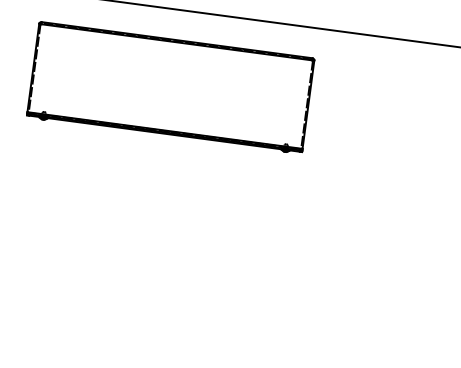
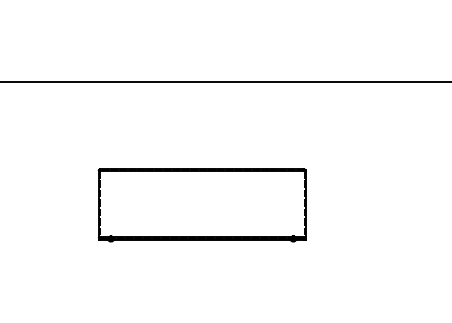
part: (169, 88) -> (201, 205), moved

